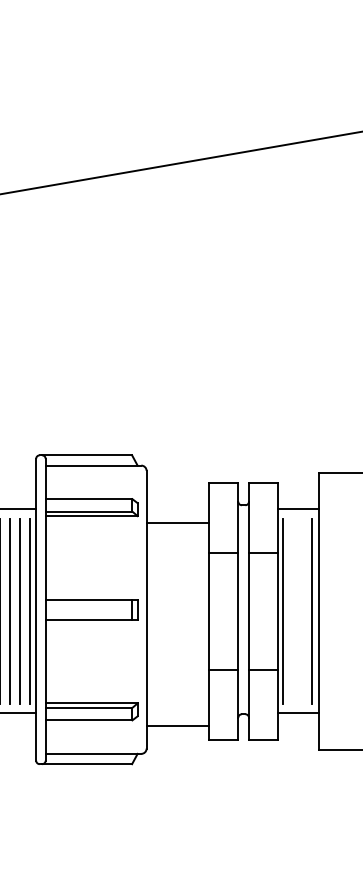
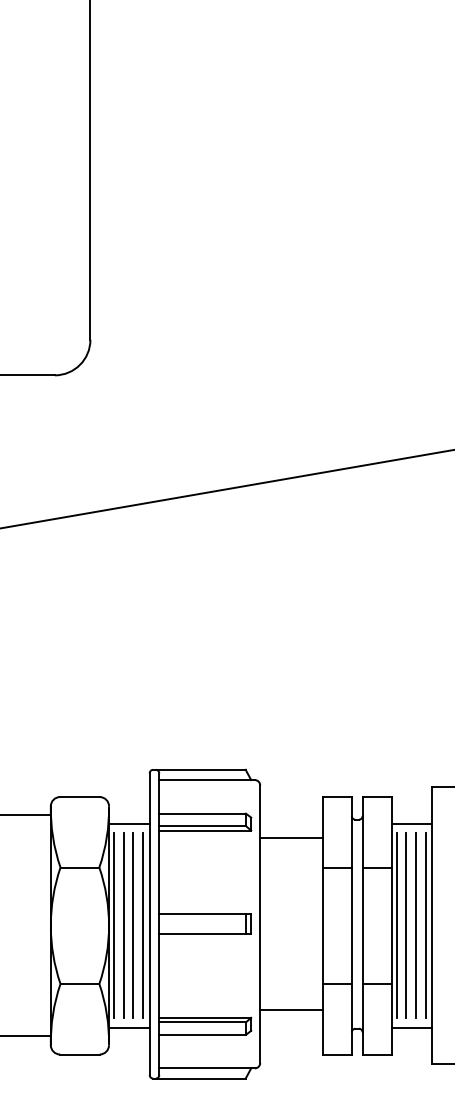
line: (291, 611) -> (405, 925), added
line: (301, 611) -> (415, 925), added
line: (177, 726) -> (291, 1010), moved

